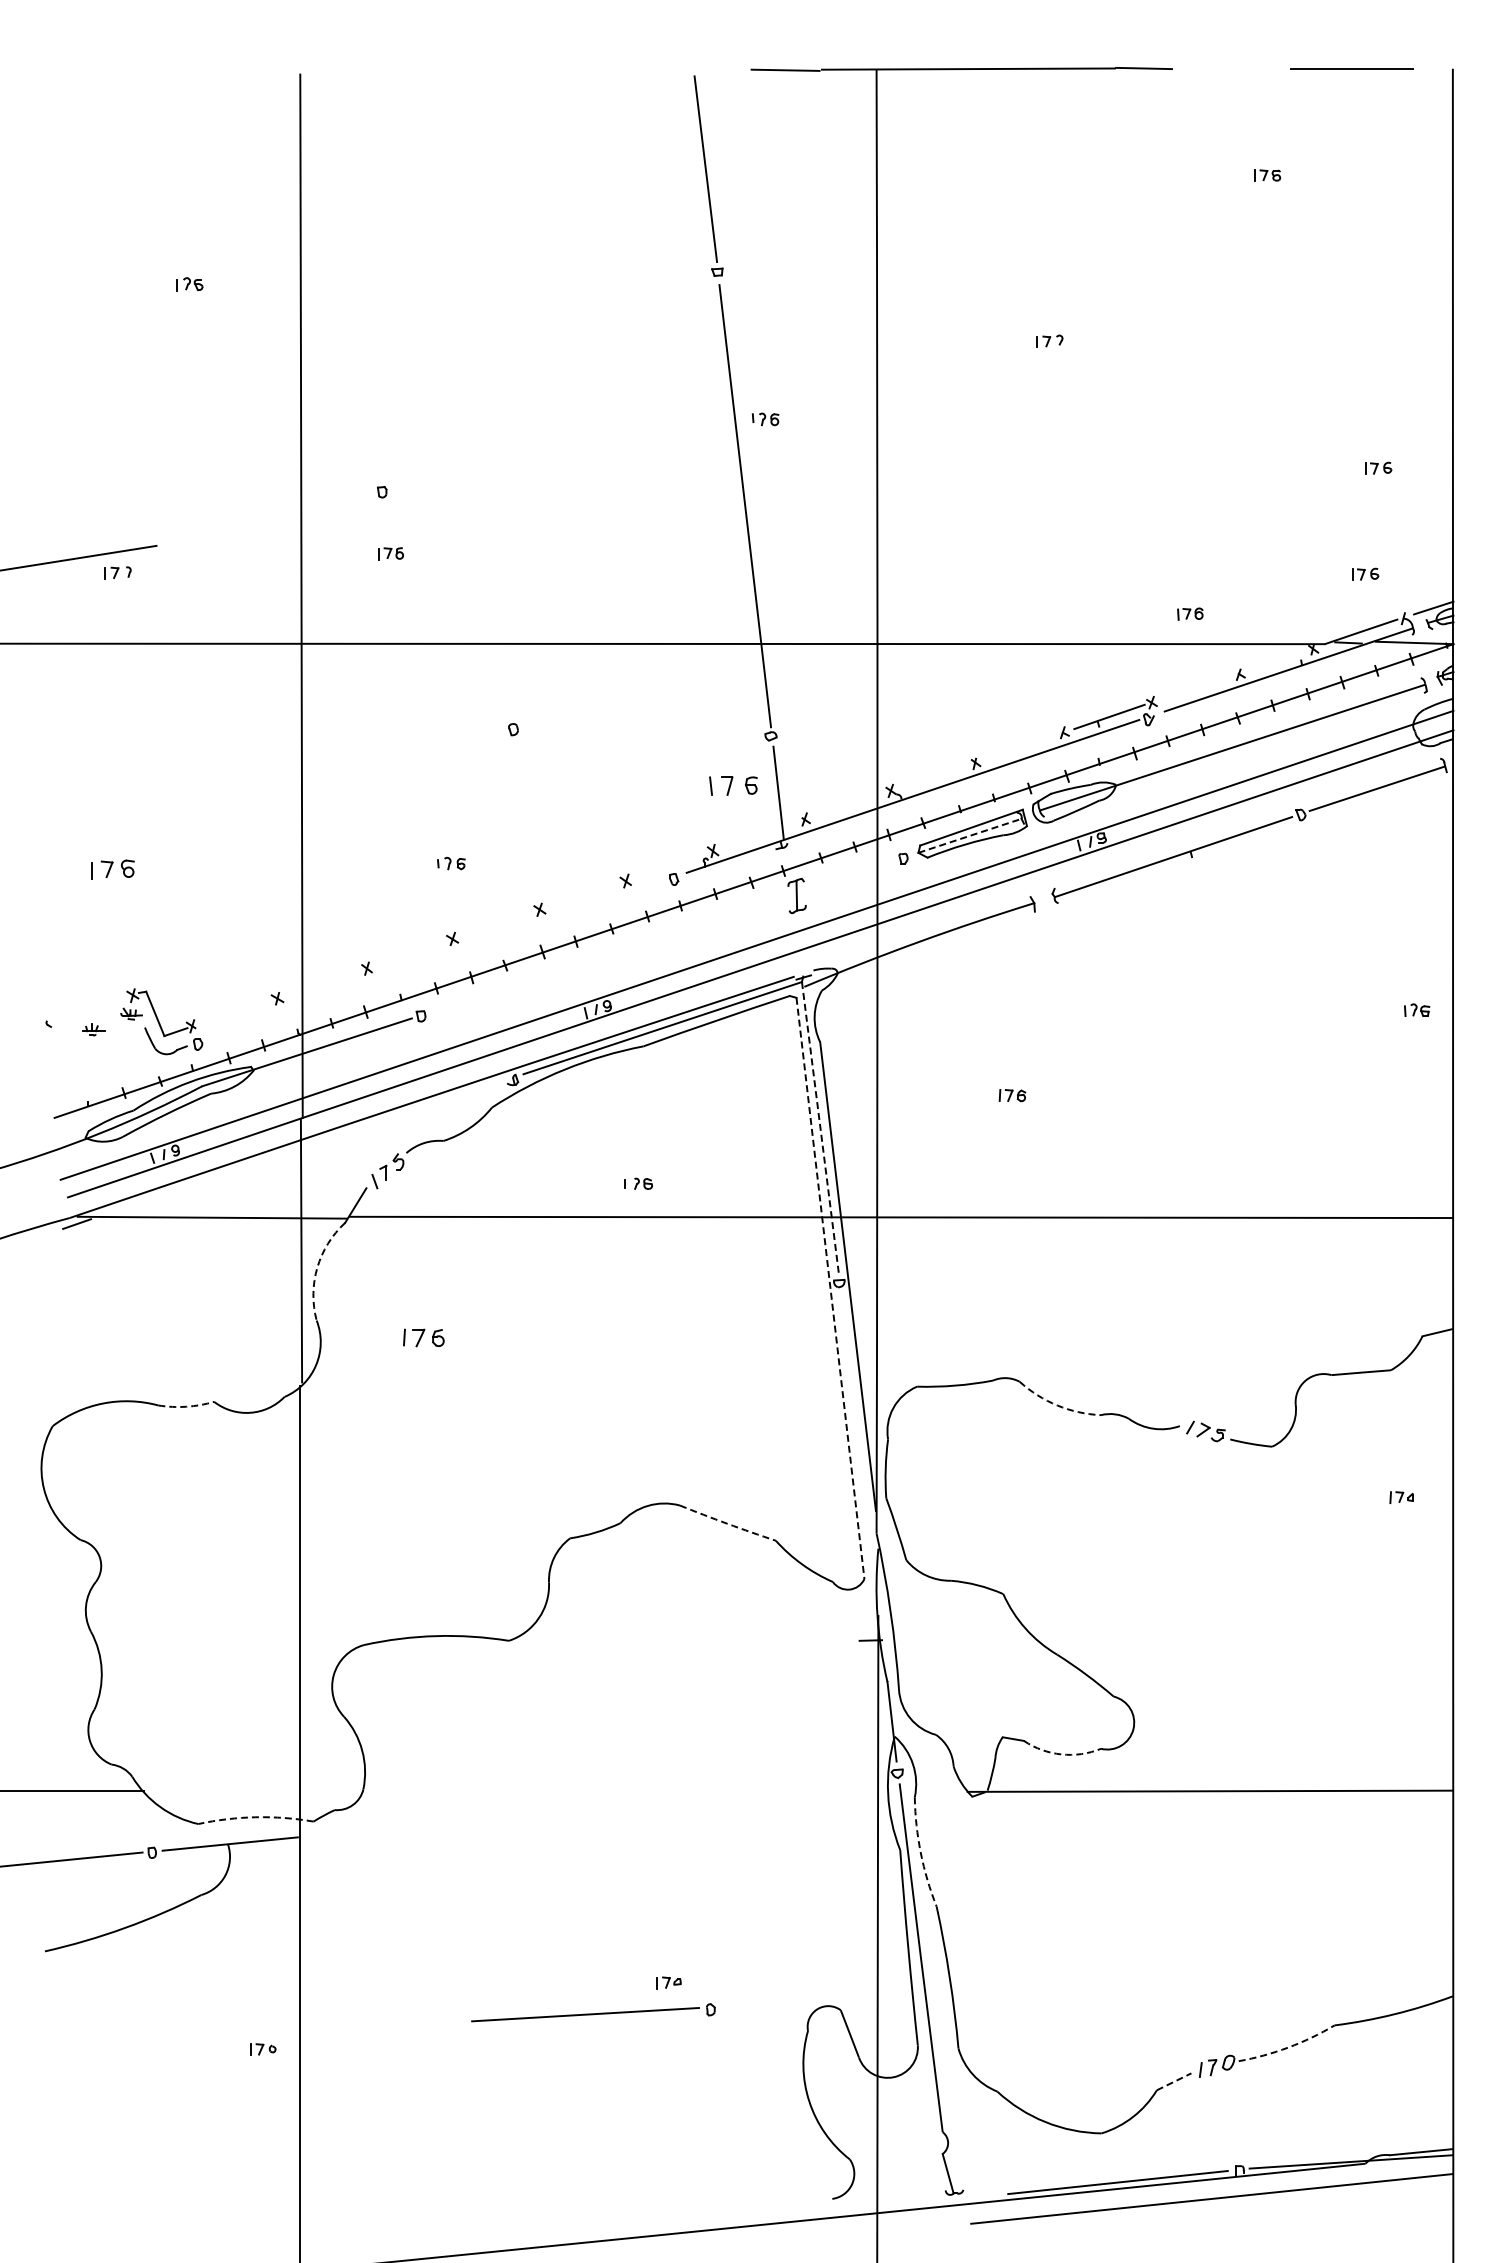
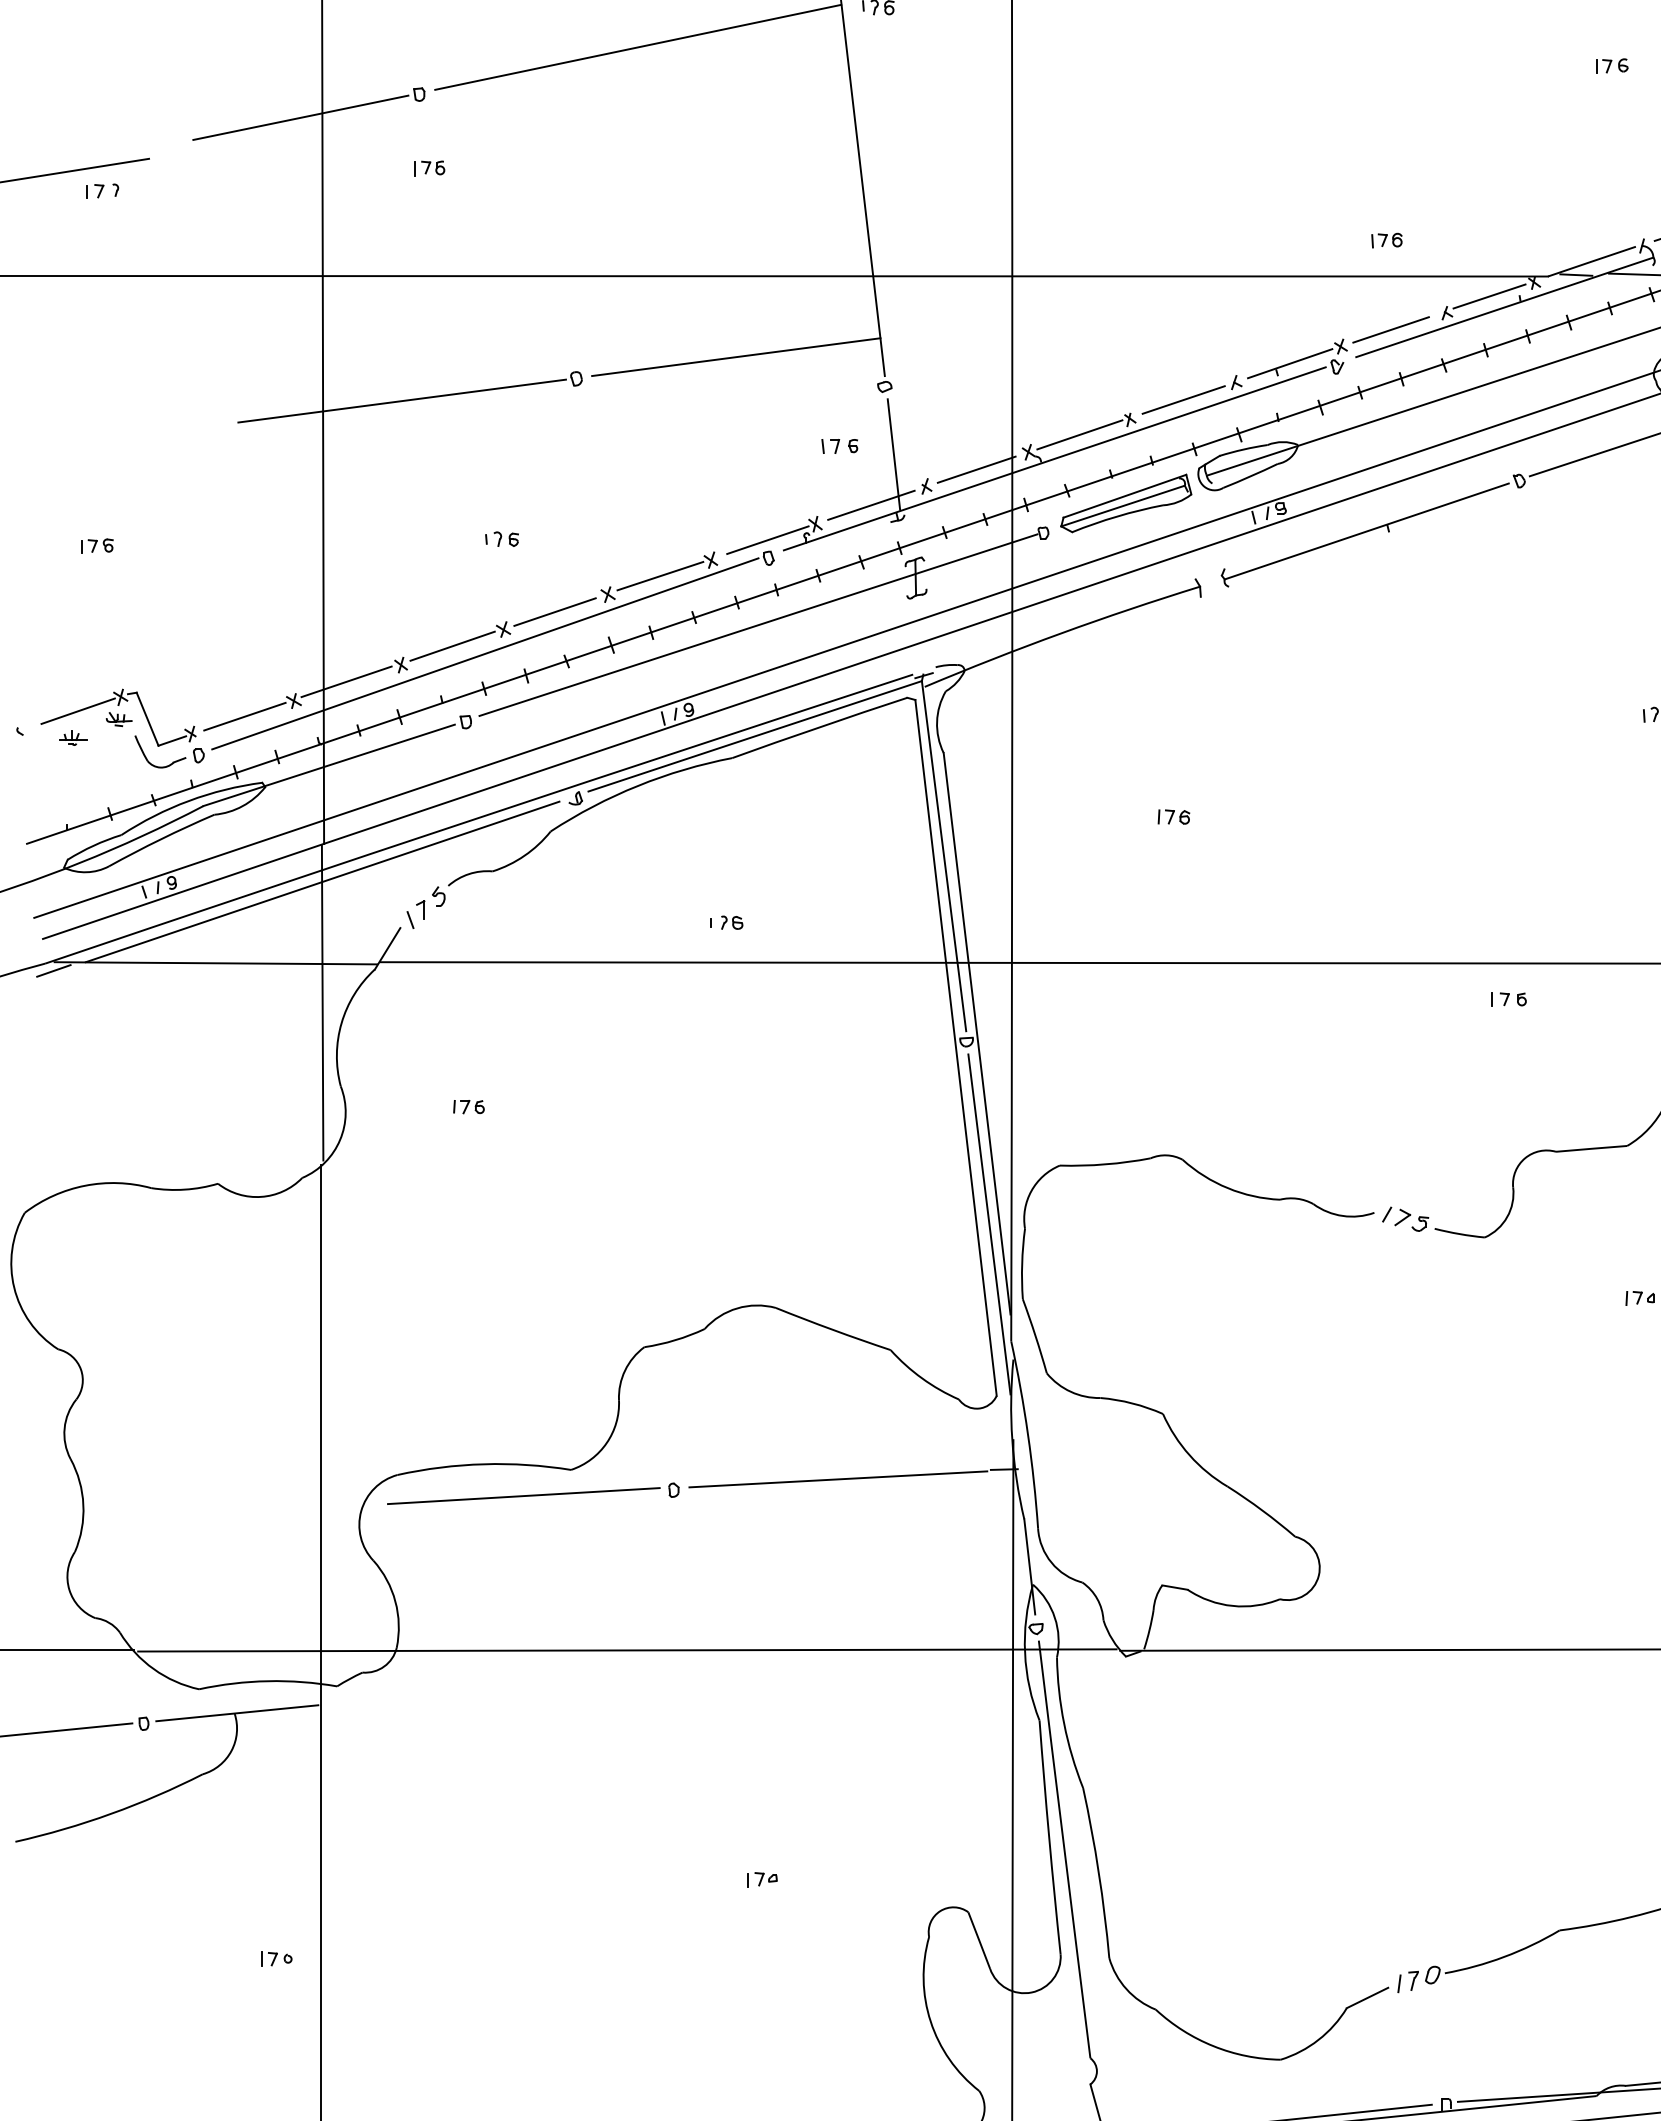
line: (564, 452) -> (637, 47), added
line: (283, 511) -> (301, 117), added
part: (1365, 573) -> (1596, 191), removed
line: (1276, 660) -> (1490, 296), added
line: (1193, 688) -> (1390, 329), added
line: (646, 711) -> (735, 357), added
line: (1020, 746) -> (1183, 399), added
line: (367, 748) -> (401, 401), added
line: (933, 776) -> (1079, 434), added
part: (733, 785) -> (839, 445), size x0.62
line: (847, 805) -> (976, 469), added
line: (759, 835) -> (871, 505), added
line: (970, 835) -> (1123, 505), dashed -> solid
line: (673, 863) -> (768, 539), added
part: (113, 868) -> (97, 545), size x0.62
line: (583, 894) -> (660, 576), added
line: (495, 923) -> (554, 610), added
line: (665, 935) -> (758, 625), added
line: (409, 952) -> (451, 645), added
line: (437, 959) -> (485, 654), added
line: (321, 982) -> (346, 681), added
line: (97, 1006) -> (78, 710), added
line: (236, 1011) -> (244, 716), added
line: (820, 1128) -> (944, 856), dashed -> solid
line: (301, 1149) -> (322, 881), added
part: (1292, 1247) -> (1509, 998), added
arc: (317, 1267) -> (341, 1022), dashed -> solid
line: (830, 1288) -> (956, 1048), dashed -> solid
part: (423, 1337) -> (468, 1106), size x0.62
arc: (1057, 1405) -> (1227, 1188), dashed -> solid
arc: (186, 1406) -> (184, 1189), dashed -> solid
line: (857, 1435) -> (988, 1224), added
arc: (727, 1523) -> (832, 1329), dashed -> solid
line: (731, 1648) -> (837, 1479), added
arc: (1061, 1754) -> (1232, 1606), dashed -> solid
line: (555, 1791) -> (626, 1650), added
arc: (255, 1817) -> (267, 1681), dashed -> solid
arc: (920, 1852) -> (1063, 1723), dashed -> solid
part: (593, 2012) -> (533, 1493), moved
arc: (1288, 2047) -> (1504, 1956), dashed -> solid
line: (1174, 2081) -> (1367, 1997), dashed -> solid

